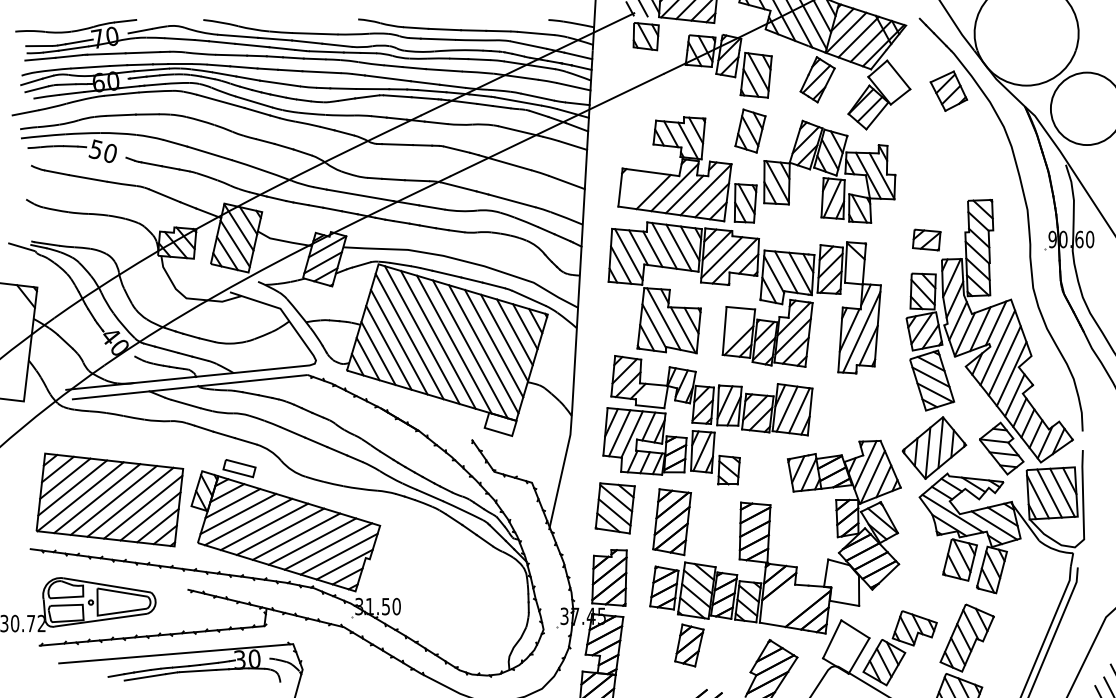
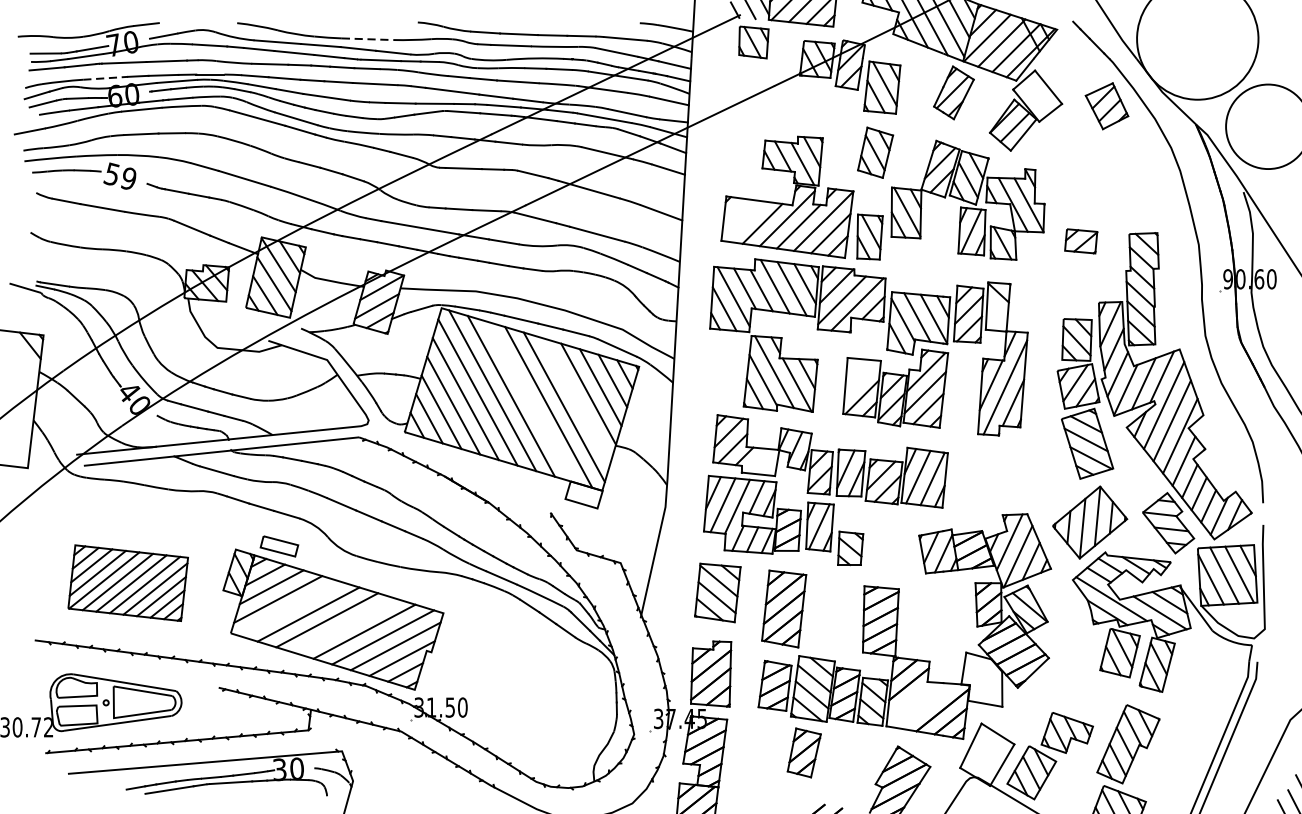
line: (315, 33) -> (368, 38), solid -> dashed
line: (91, 67) -> (106, 78), solid -> dashed
text: (109, 153) -> (127, 178), 50 -> 59
part: (926, 239) -> (1080, 240), moved
line: (494, 343) -> (576, 400), removed
line: (454, 344) -> (530, 401), removed
part: (109, 499) -> (127, 582), size x0.7
line: (248, 521) -> (289, 608), removed
line: (296, 536) -> (345, 625), removed

